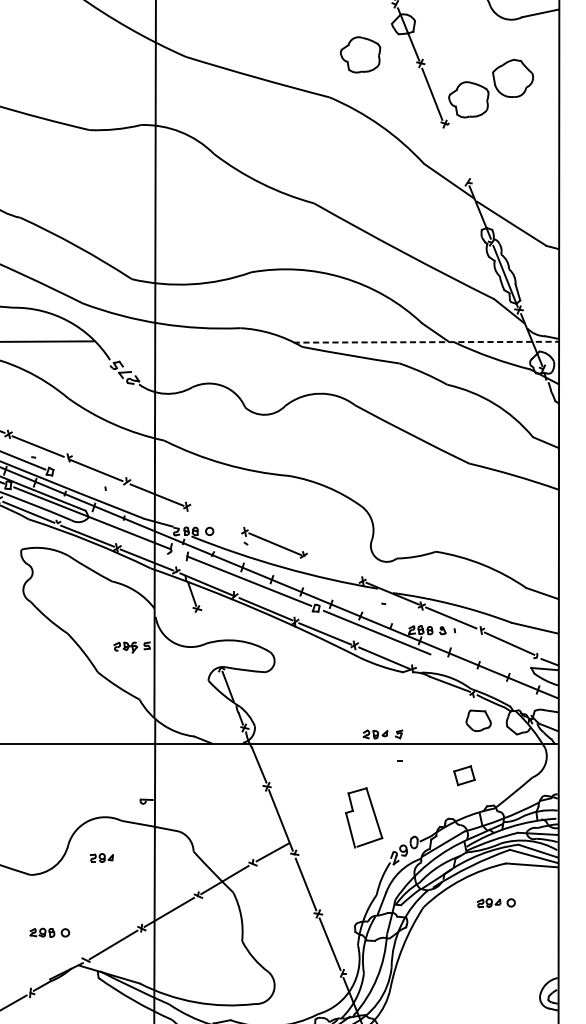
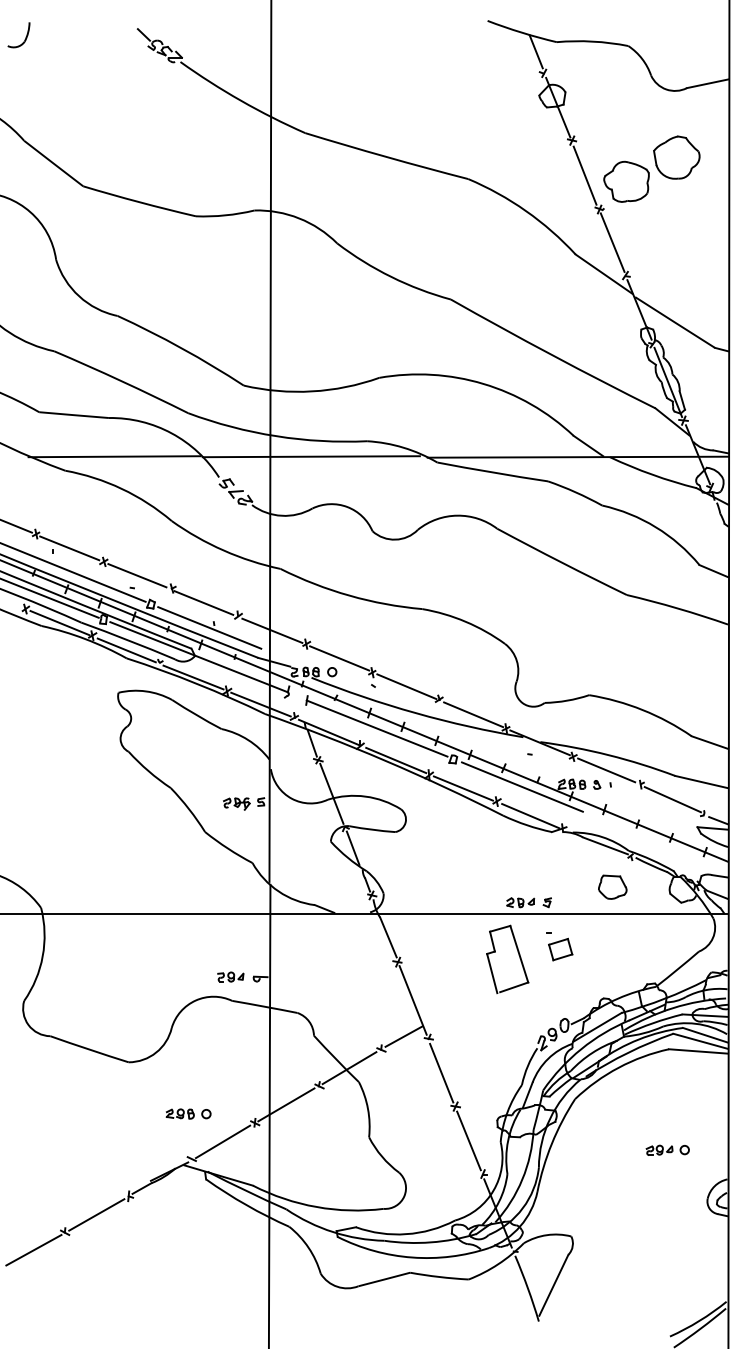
part: (360, 54) -> (503, 130), removed
line: (456, 153) -> (612, 242), added
line: (190, 341) -> (310, 456), added
line: (426, 342) -> (578, 457), dashed -> solid
line: (101, 492) -> (209, 627), added
line: (216, 519) -> (339, 658), added
line: (334, 568) -> (473, 714), added
line: (209, 638) -> (331, 793), added
part: (478, 720) -> (612, 886), moved
part: (464, 775) -> (560, 949), moved
part: (363, 817) -> (507, 958), moved
part: (101, 857) -> (230, 976), moved
part: (496, 902) -> (667, 1149), moved
part: (49, 932) -> (188, 1113), moved

